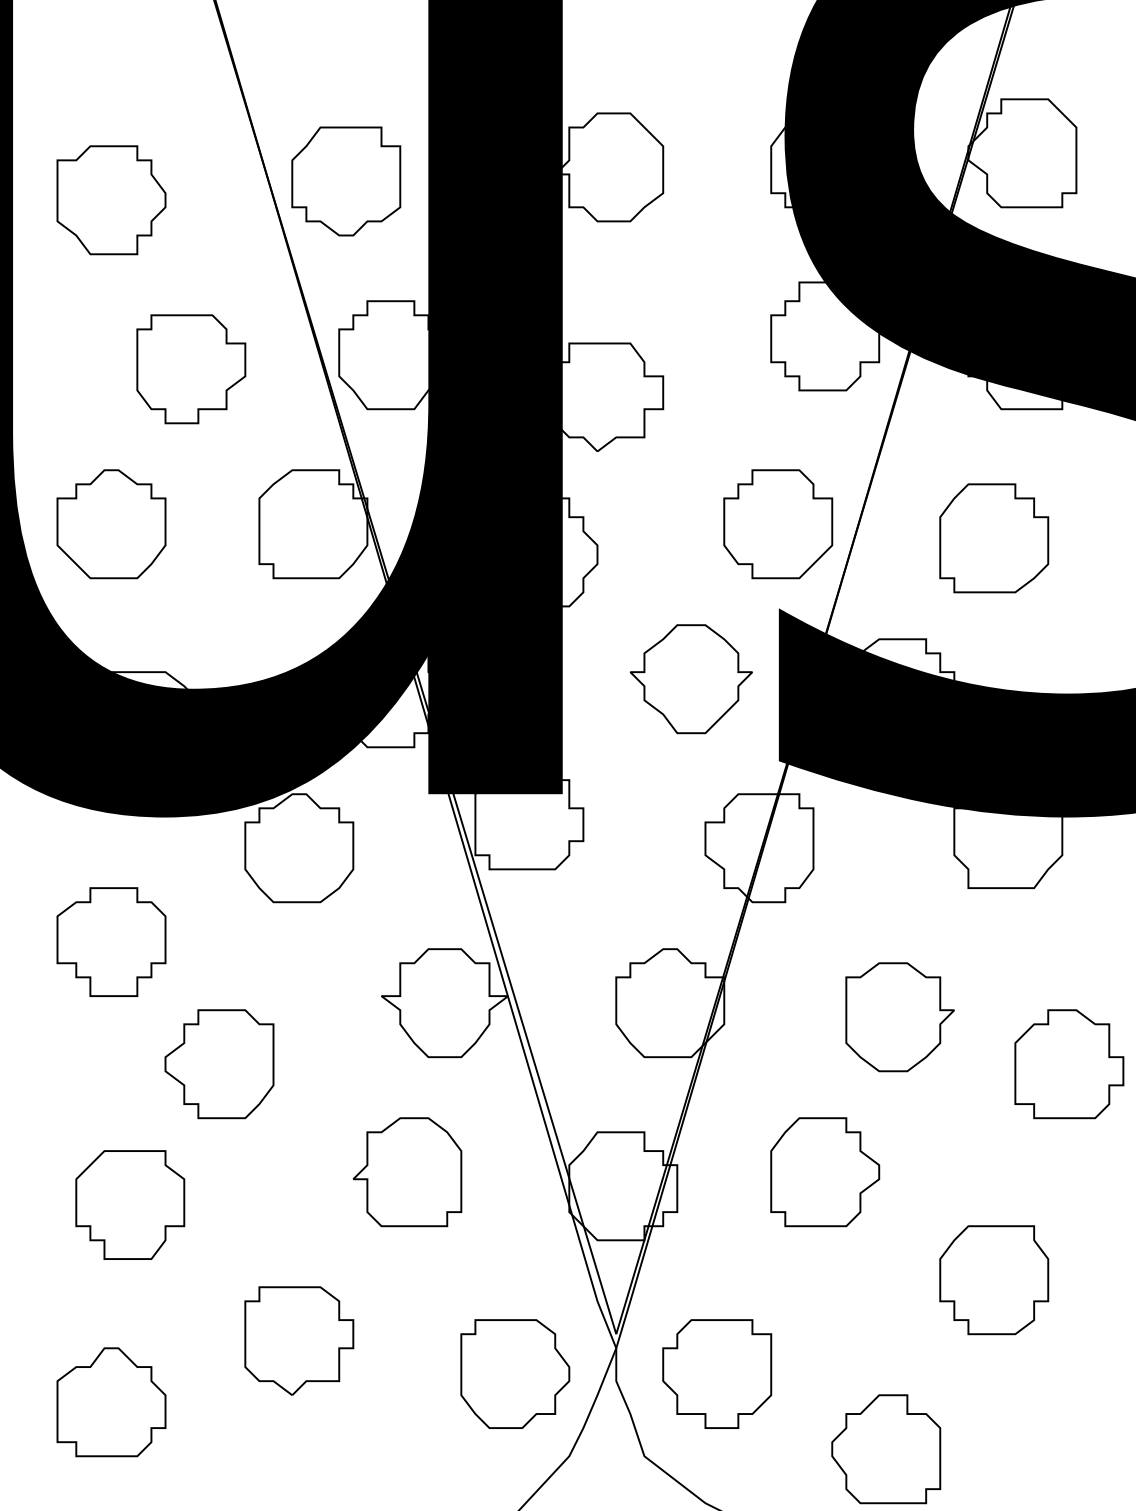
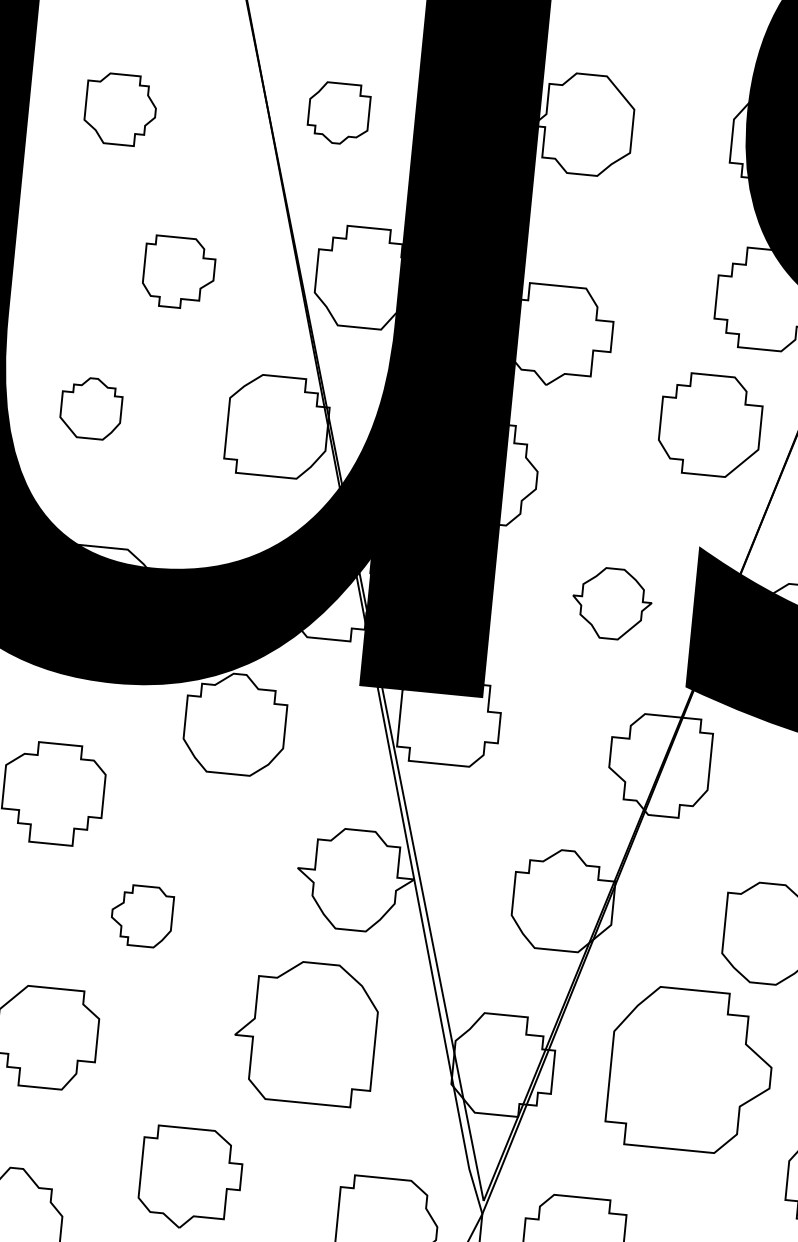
part: (346, 181) -> (339, 113), size x0.6
part: (111, 200) -> (120, 109), size x0.7
part: (191, 369) -> (179, 272), size x0.7
part: (111, 524) -> (91, 408), size x0.6
part: (778, 524) -> (710, 425), moved
part: (690, 679) -> (611, 603), size x0.7
part: (219, 1064) -> (142, 916), size x0.6
part: (407, 1172) -> (305, 1033), size x1.4
part: (825, 1172) -> (691, 1070), size x1.6

